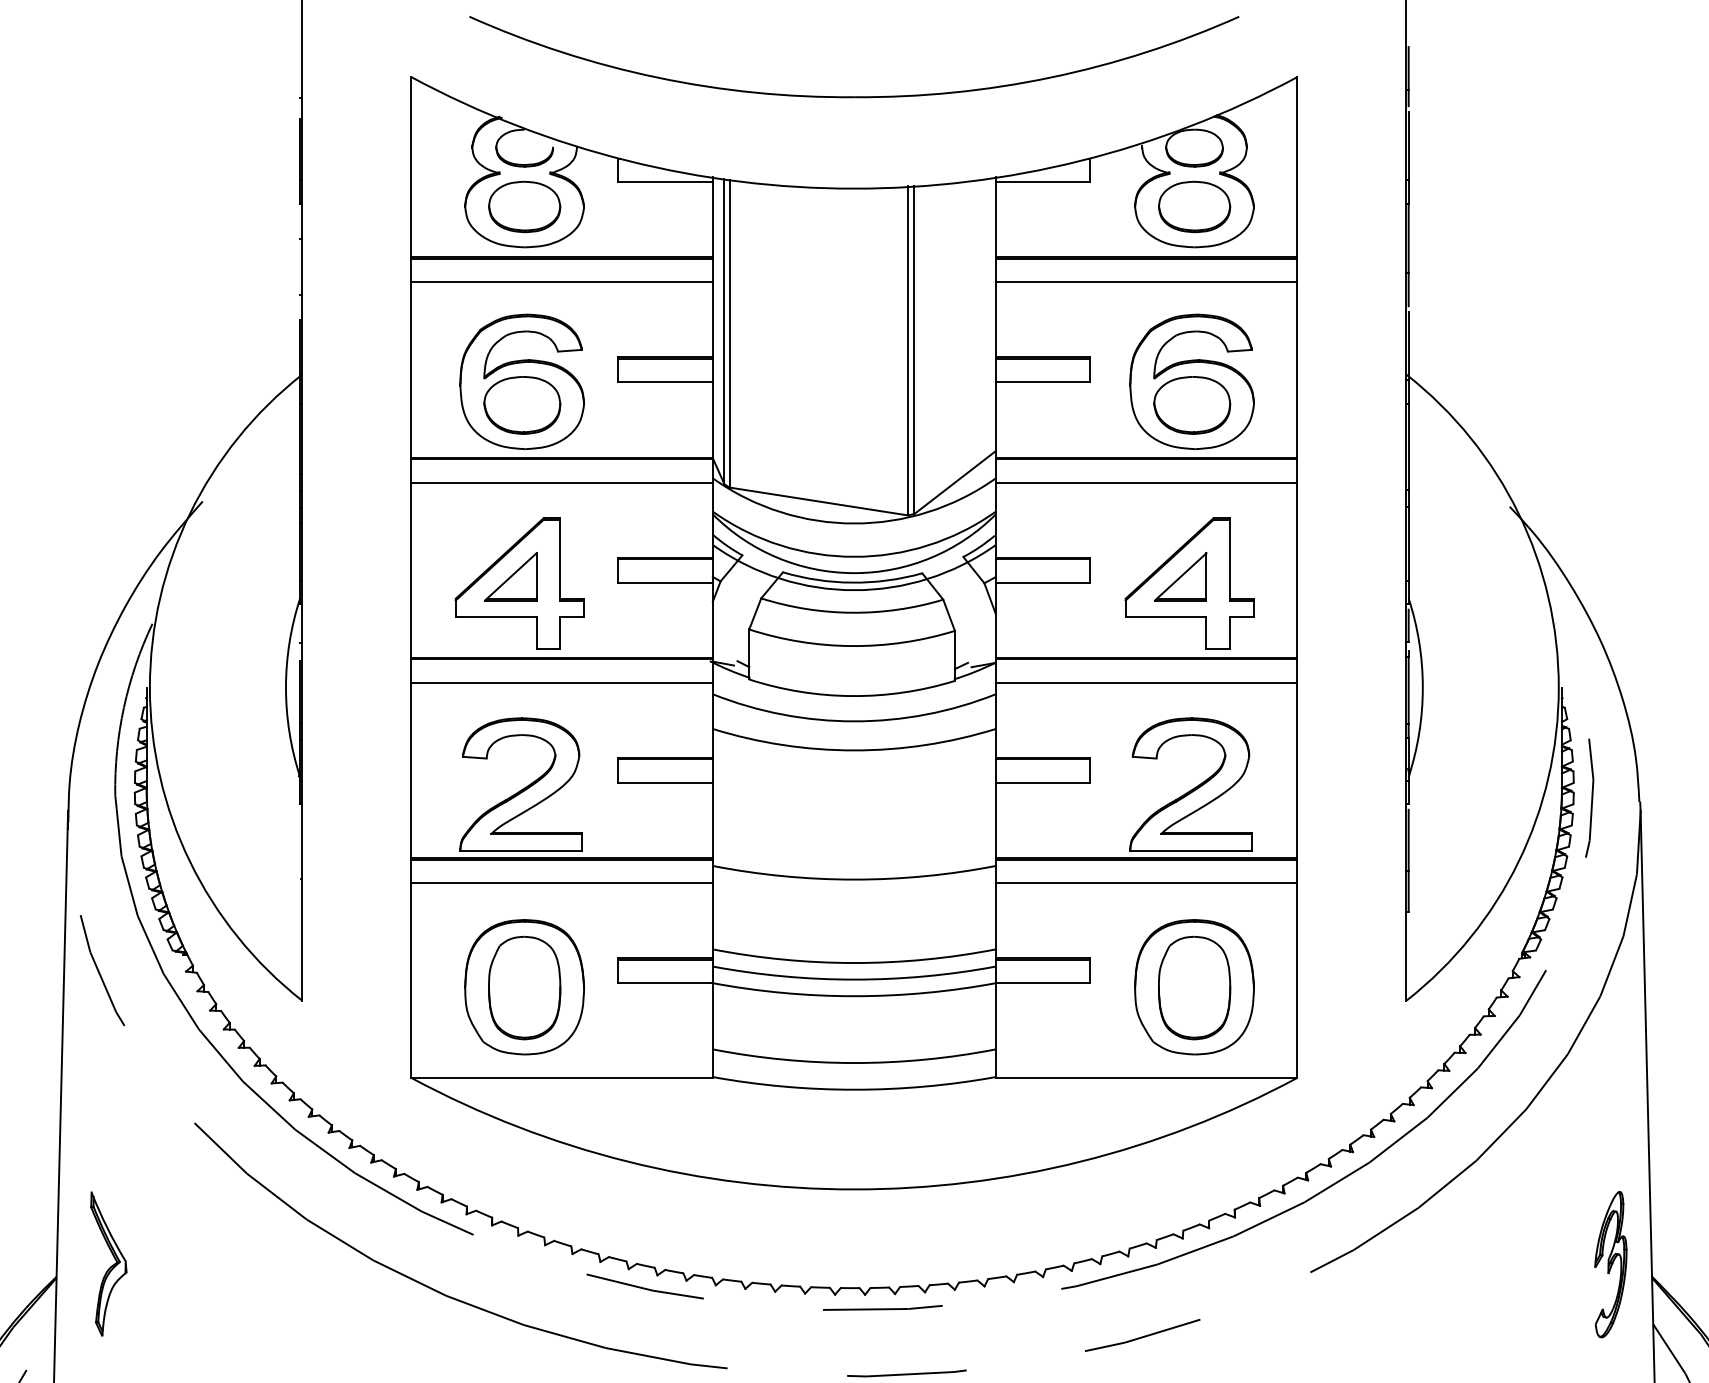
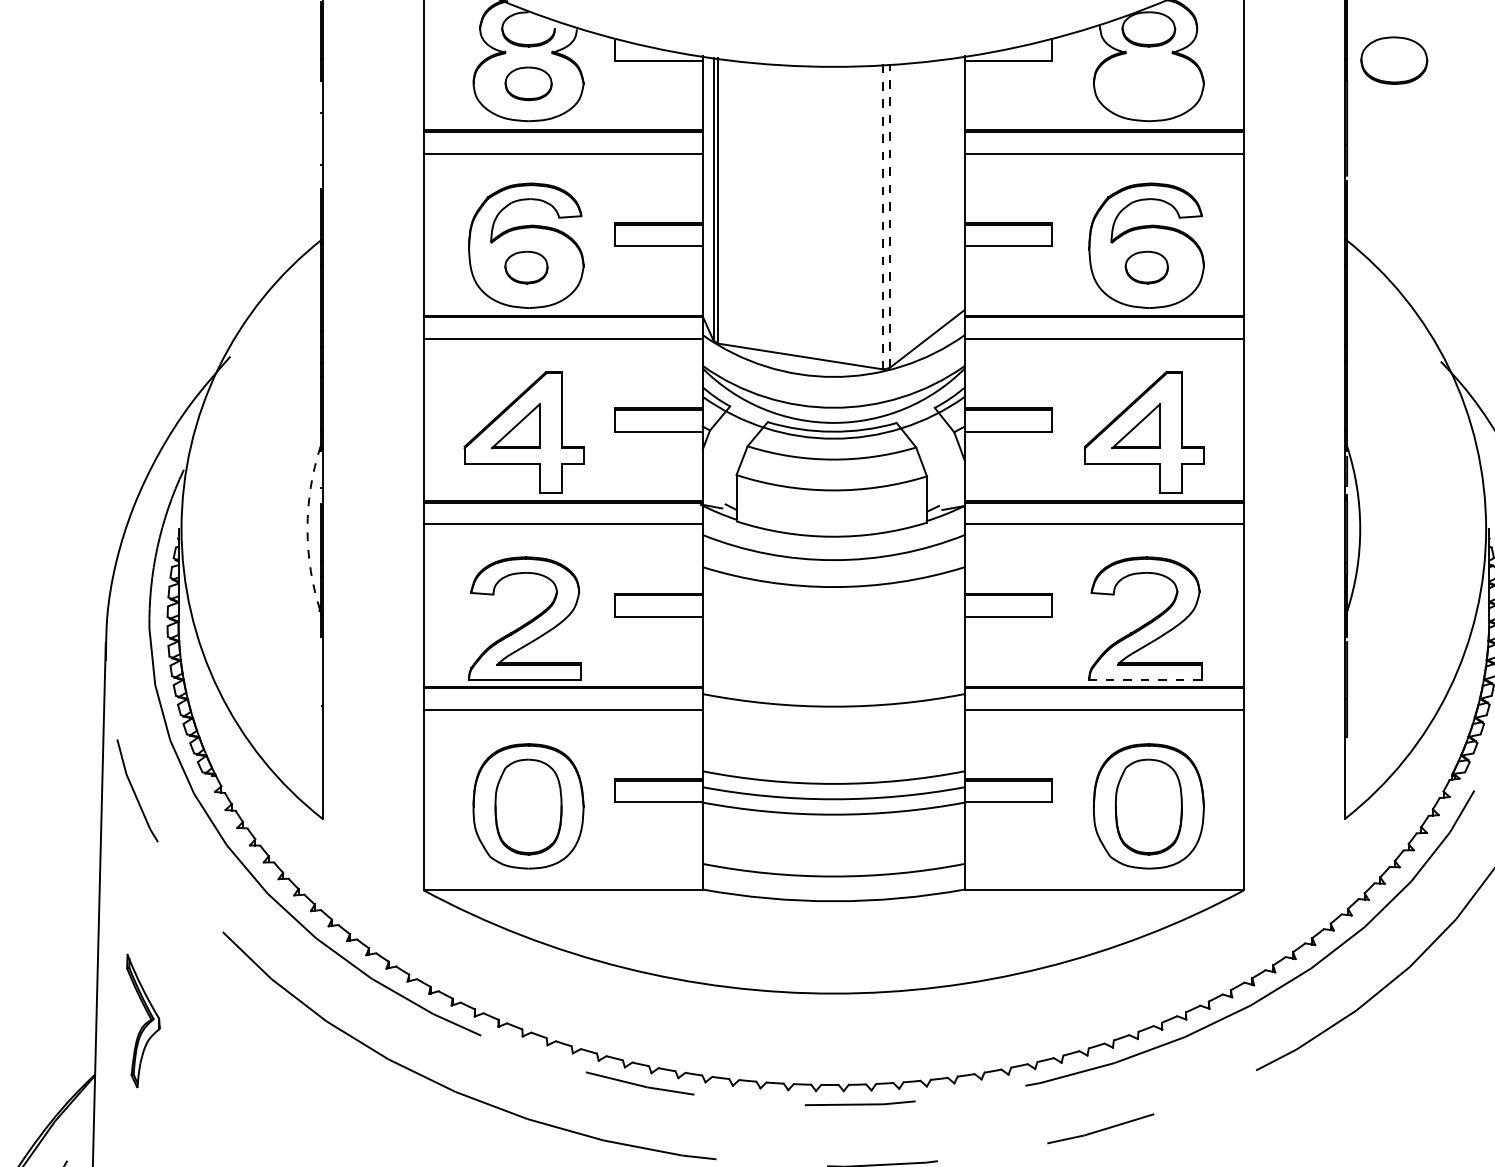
part: (524, 206) -> (528, 83), size x0.7
part: (1194, 206) -> (1394, 60), moved
line: (914, 349) -> (889, 215), solid -> dashed
line: (907, 350) -> (883, 216), solid -> dashed
part: (522, 405) -> (526, 267), size x0.6
part: (1192, 405) -> (1146, 267), size x0.6
arc: (285, 687) -> (307, 528), solid -> dashed
line: (1191, 851) -> (1146, 680), solid -> dashed
part: (108, 1263) -> (143, 1020), moved

